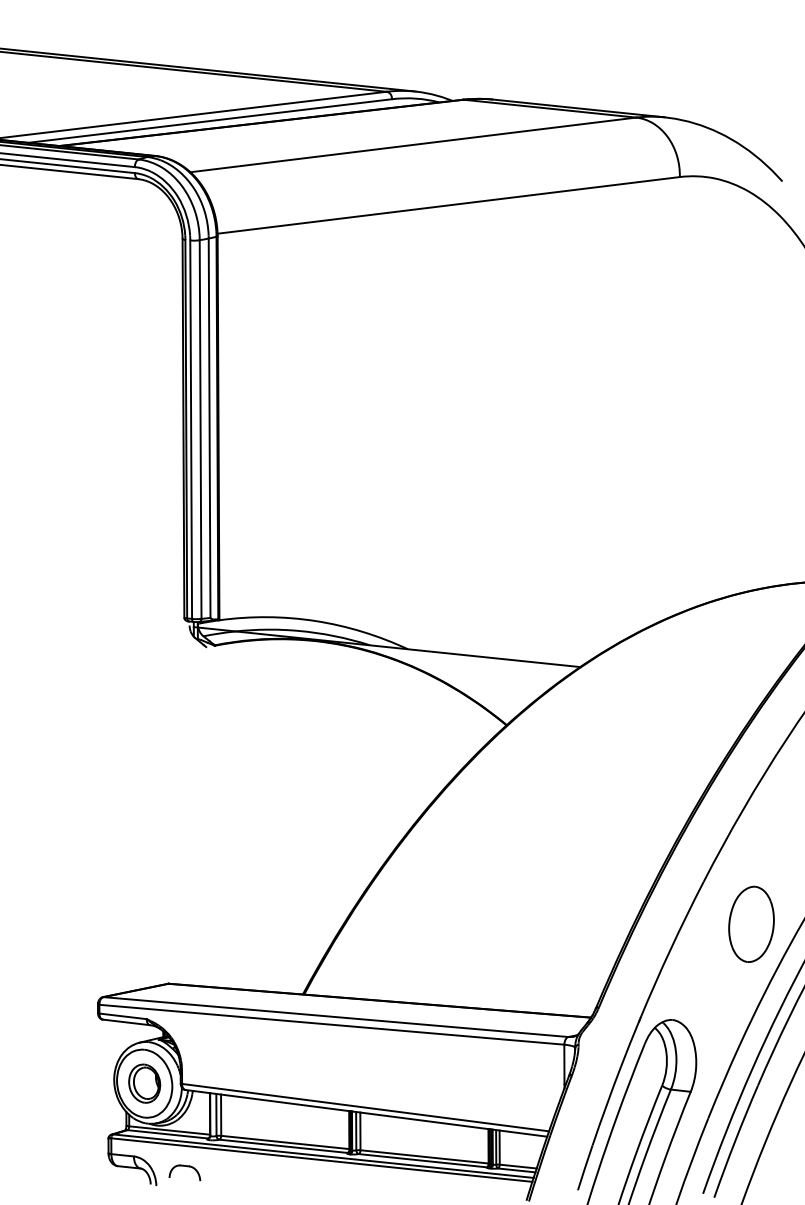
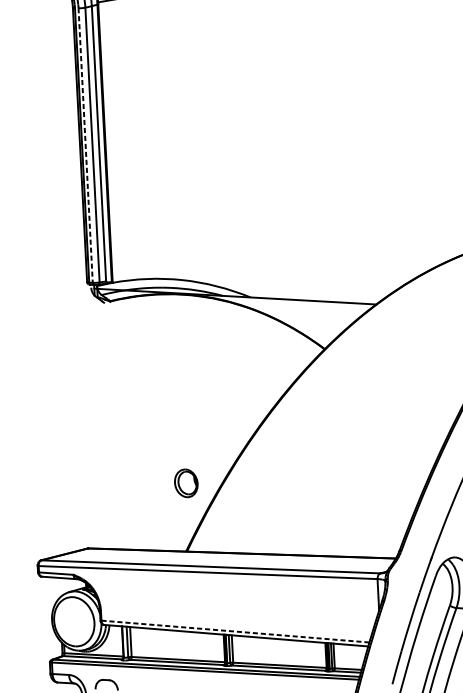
line: (191, 430) -> (85, 146), solid -> dashed
part: (144, 1083) -> (186, 483), moved
line: (366, 1107) -> (236, 631), solid -> dashed

